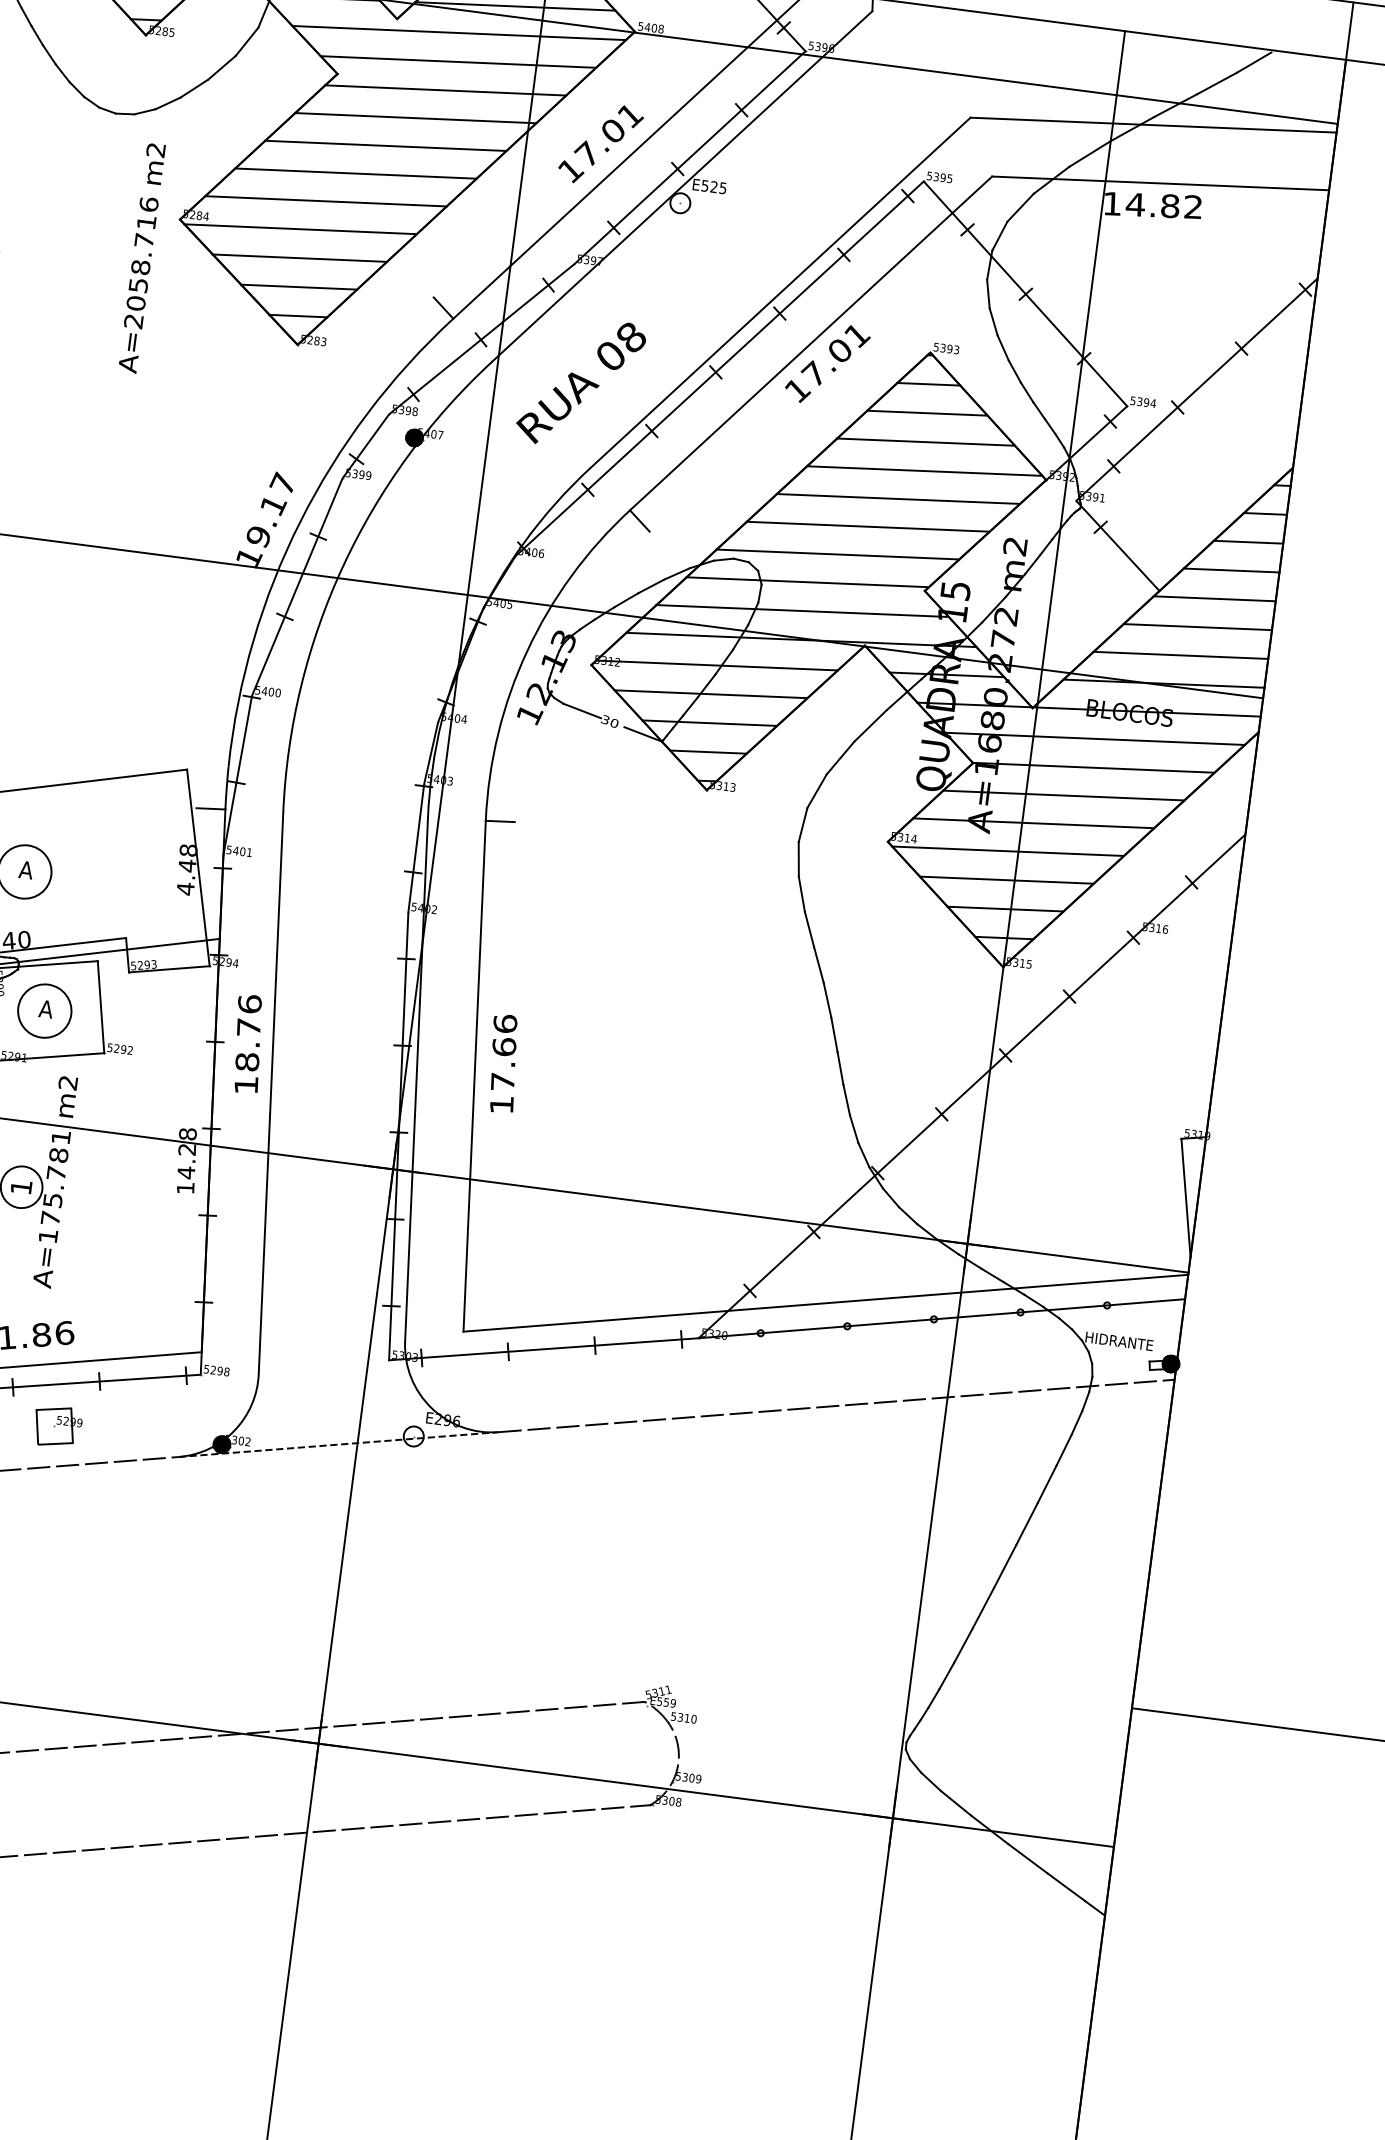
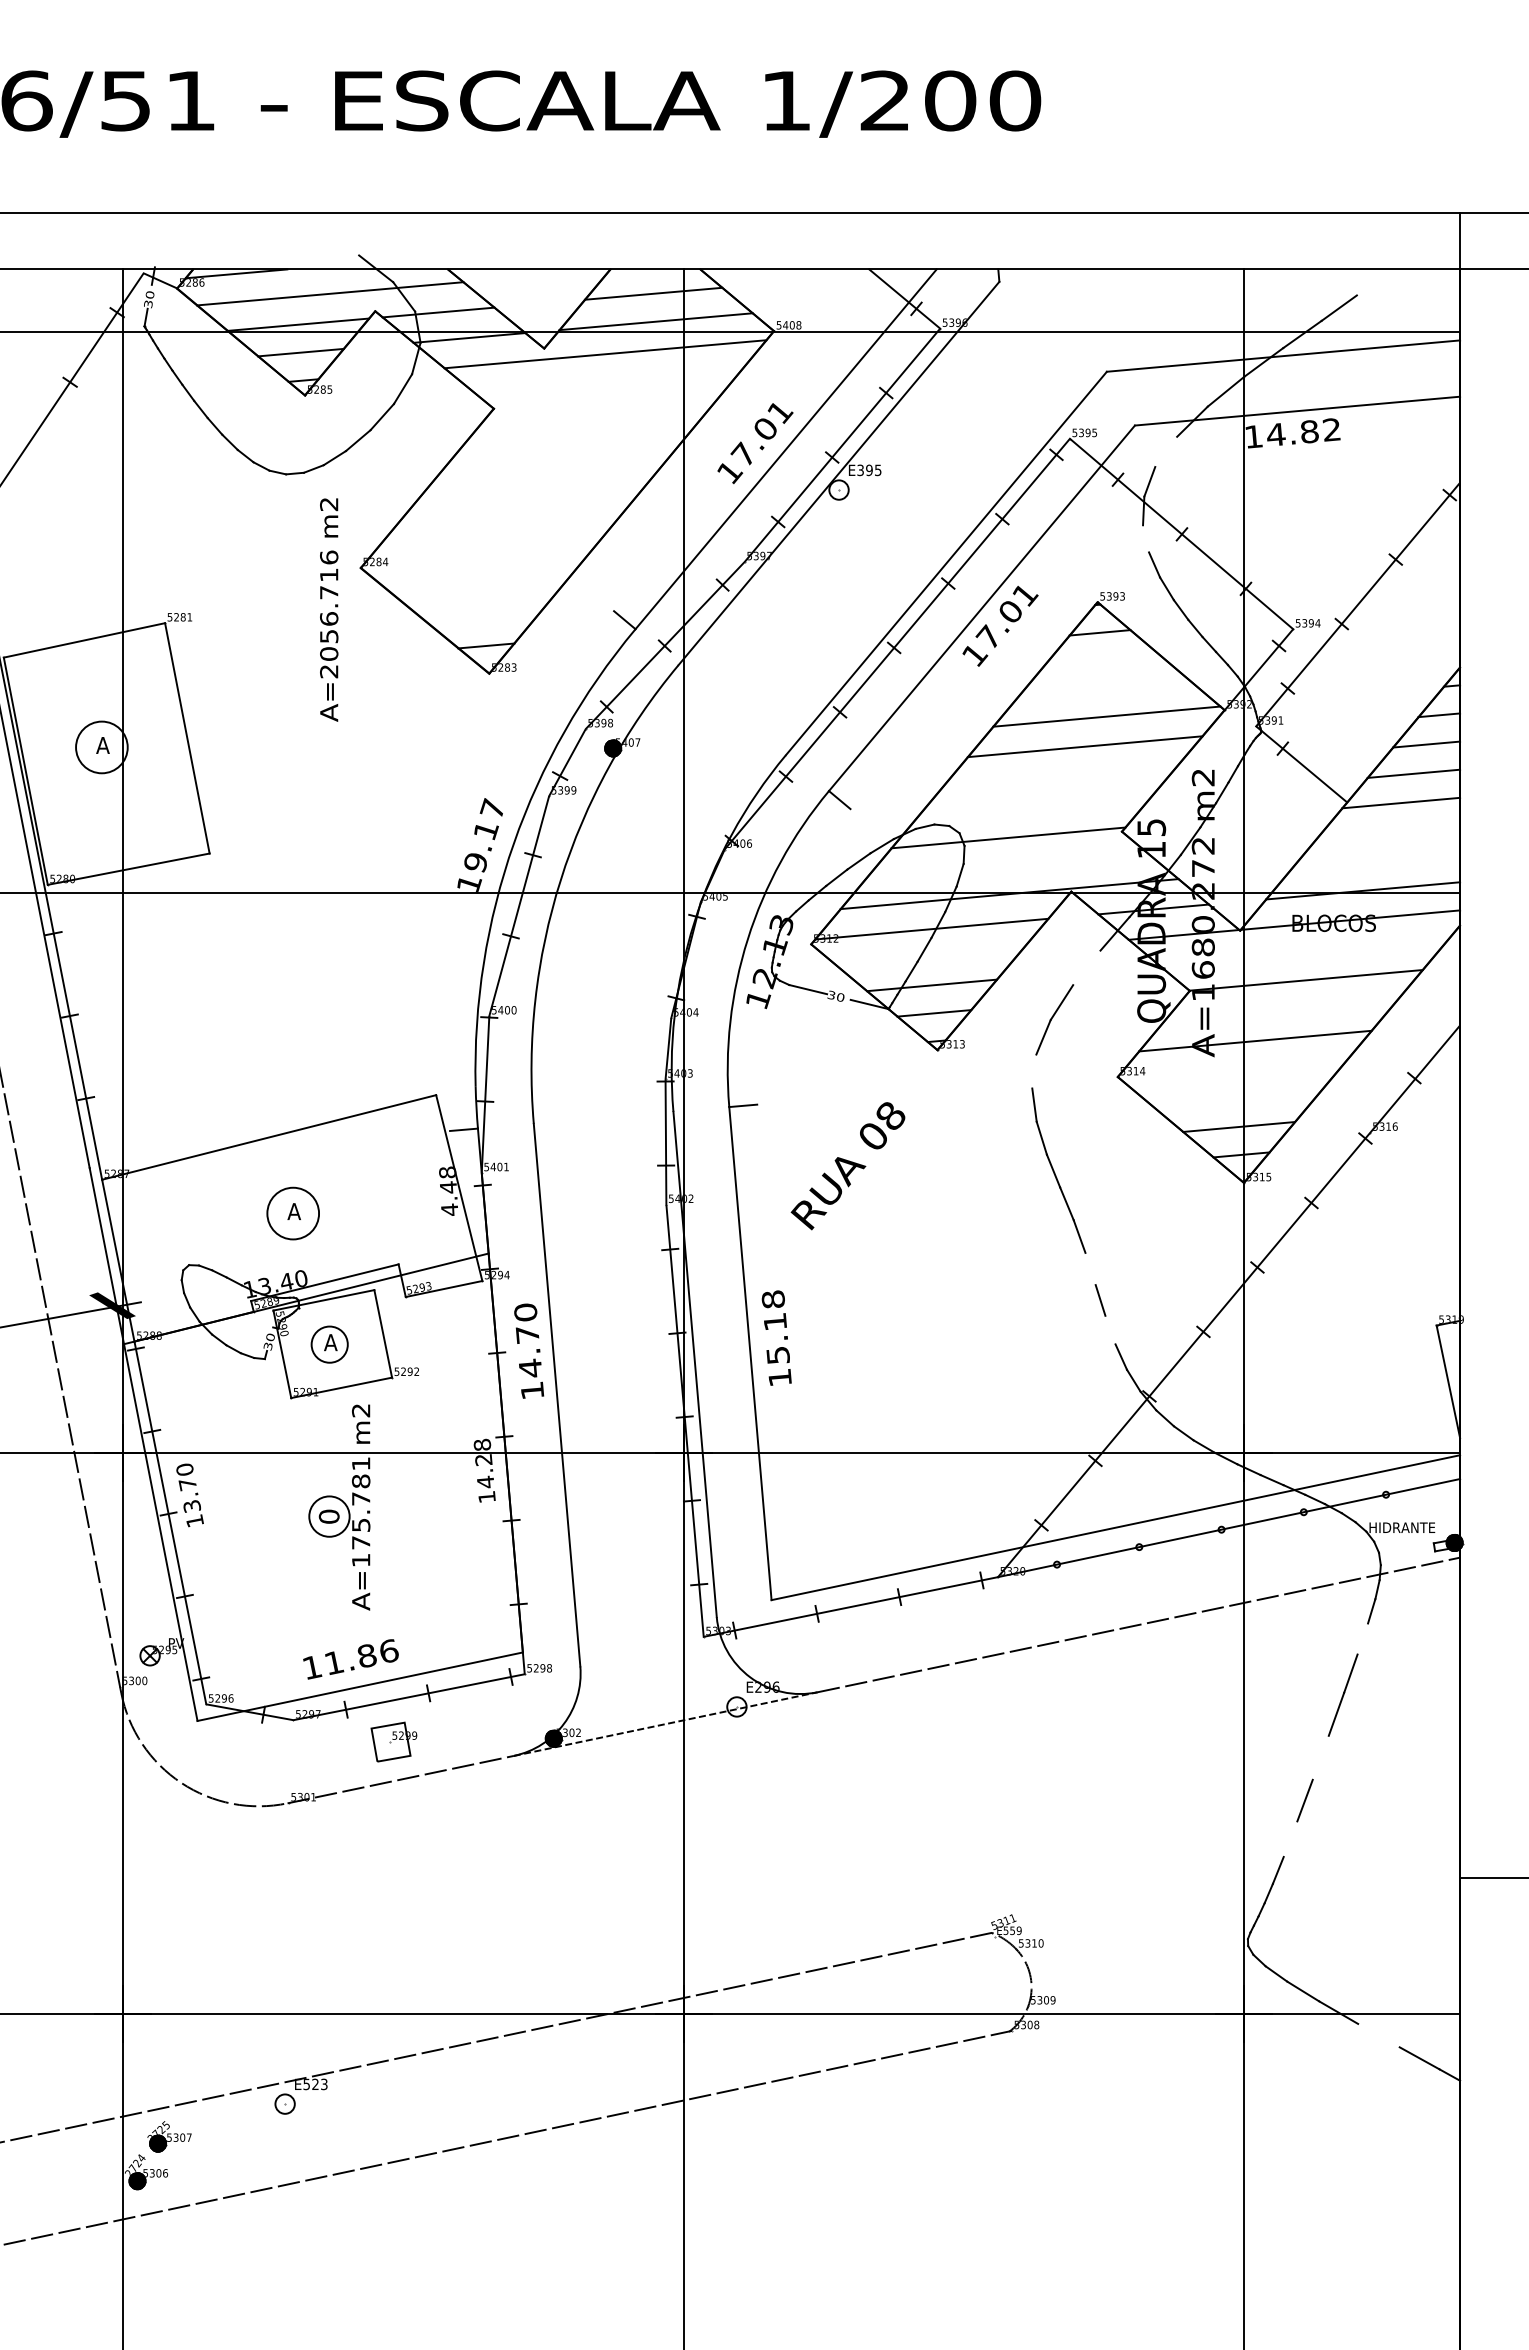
line: (458, 61) -> (608, 381), removed
line: (1253, 62) -> (1371, 283), removed
line: (445, 89) -> (599, 410), removed
line: (415, 118) -> (574, 441), removed
line: (385, 145) -> (548, 471), removed
line: (355, 173) -> (523, 501), removed
text: (709, 186) -> (864, 470), E525 -> E395
line: (325, 201) -> (498, 532), removed
line: (1021, 207) -> (1166, 451), removed
line: (300, 229) -> (477, 562), removed
line: (299, 257) -> (480, 589), removed
text: (141, 267) -> (329, 618), A=2058.716 -> A=2056.716
line: (299, 286) -> (483, 617), removed
line: (988, 293) -> (1146, 538), removed
text: (580, 383) -> (847, 1166), moved
line: (927, 412) -> (1102, 660), removed
line: (925, 441) -> (1104, 688), removed
line: (868, 526) -> (1059, 776), removed
line: (837, 554) -> (1033, 807), removed
line: (803, 610) -> (1007, 865), removed
line: (1197, 627) -> (1388, 832), removed
line: (1180, 655) -> (1375, 861), removed
line: (710, 694) -> (929, 957), removed
line: (870, 725) -> (1086, 967), removed
line: (1094, 738) -> (1303, 952), removed
line: (1063, 795) -> (1280, 1010), removed
line: (803, 825) -> (1034, 1071), removed
line: (1008, 851) -> (1234, 1071), removed
line: (1006, 879) -> (1236, 1098), removed
circle: (44, 1010) -> (329, 1344), size x0.7
text: (249, 1033) -> (528, 1340), 18.76 -> 14.70
line: (834, 1034) -> (1090, 1268), removed
text: (503, 1052) -> (775, 1327), 17.66 -> 15.18
line: (846, 1099) -> (1110, 1329), removed
text: (20, 1187) -> (328, 1516), 1 -> 0
line: (1063, 1449) -> (1362, 1638), removed
line: (1005, 1565) -> (1320, 1757), removed
line: (963, 1644) -> (1290, 1838), removed
line: (1027, 1858) -> (1378, 2035), removed

